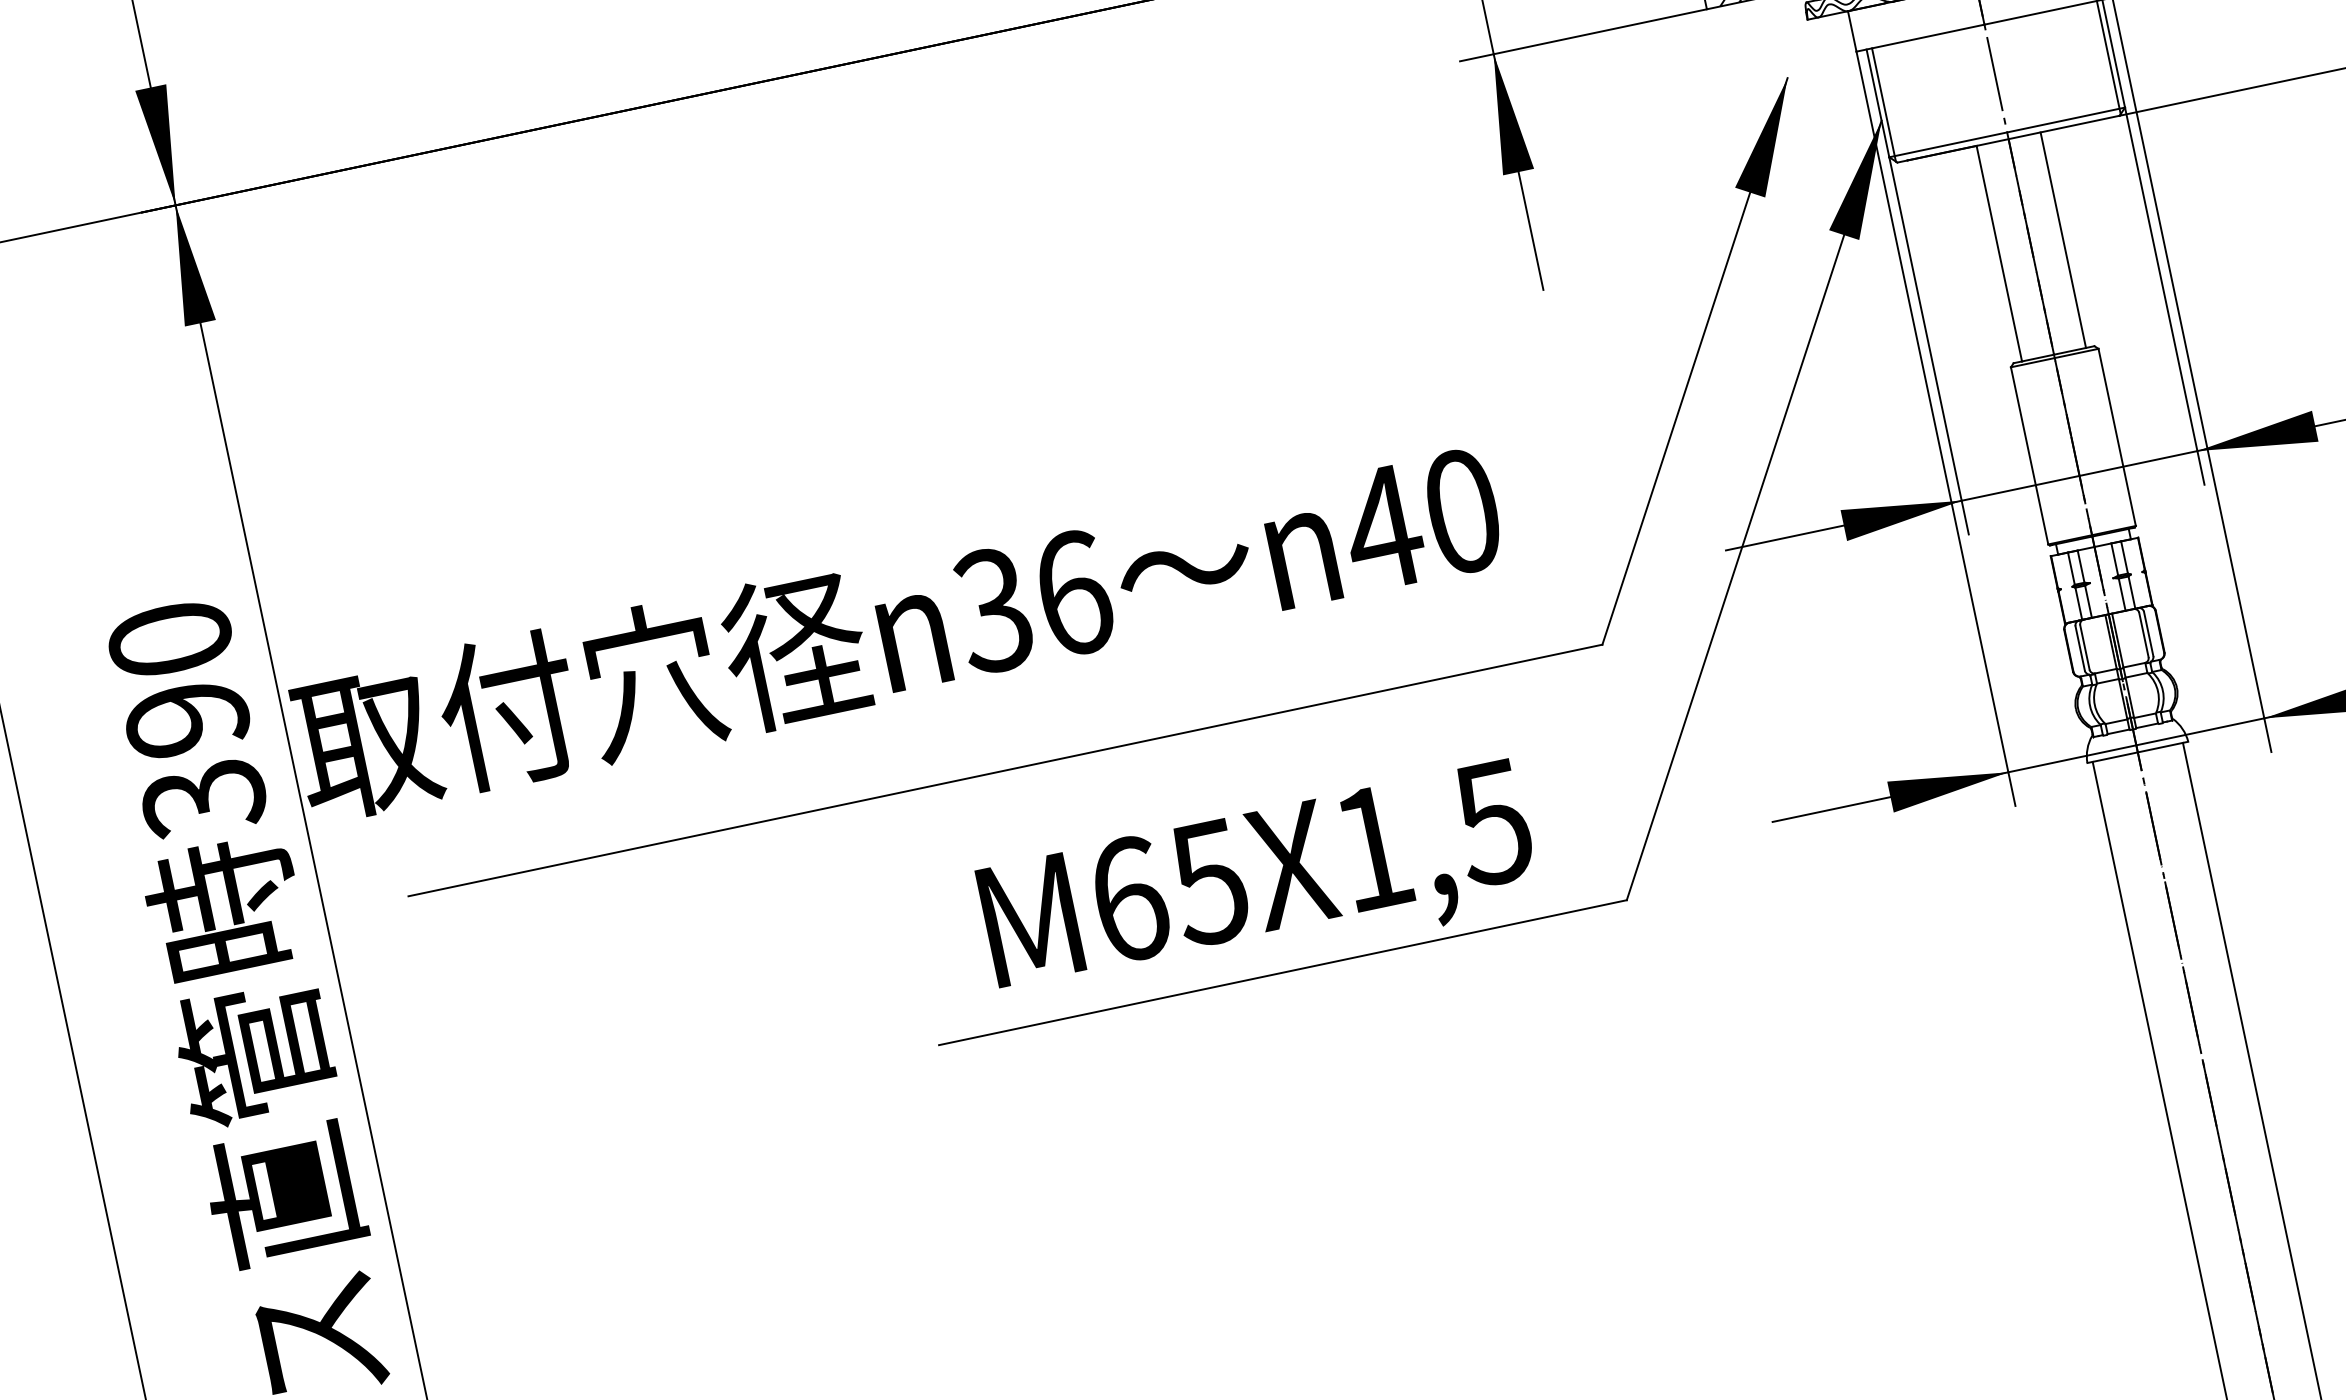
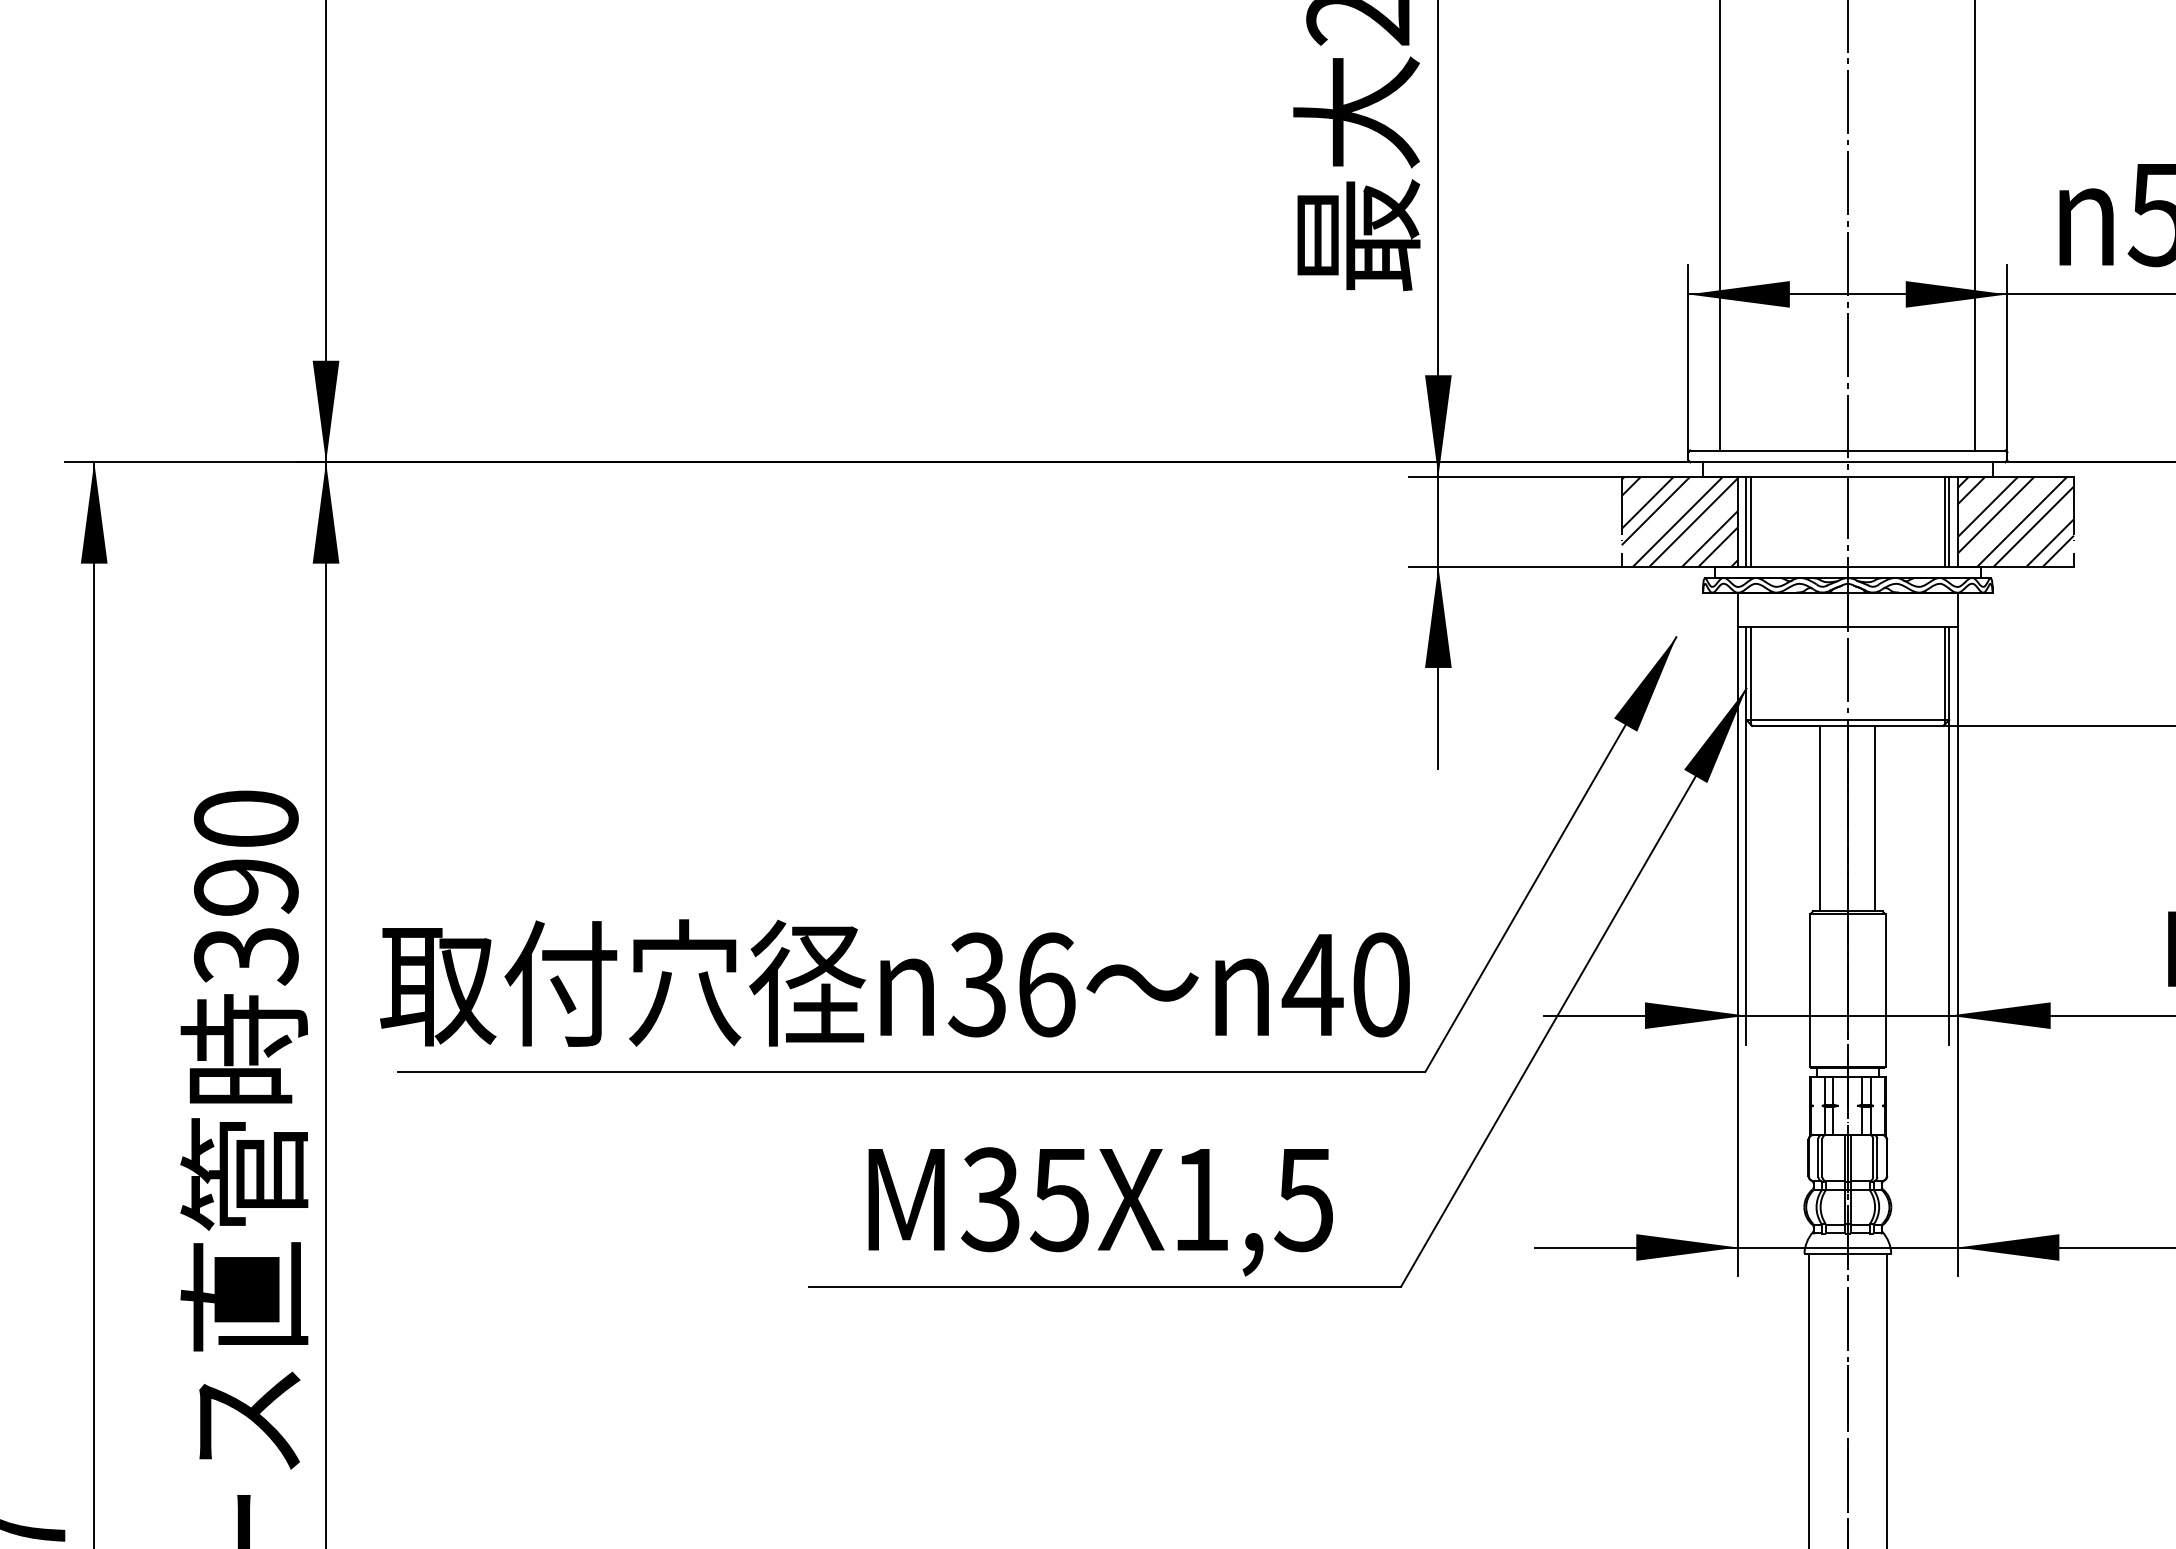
text: (896, 627) -> (894, 982), moved
text: (1128, 899) -> (990, 1199), M65X1,5 -> M35X1,5

